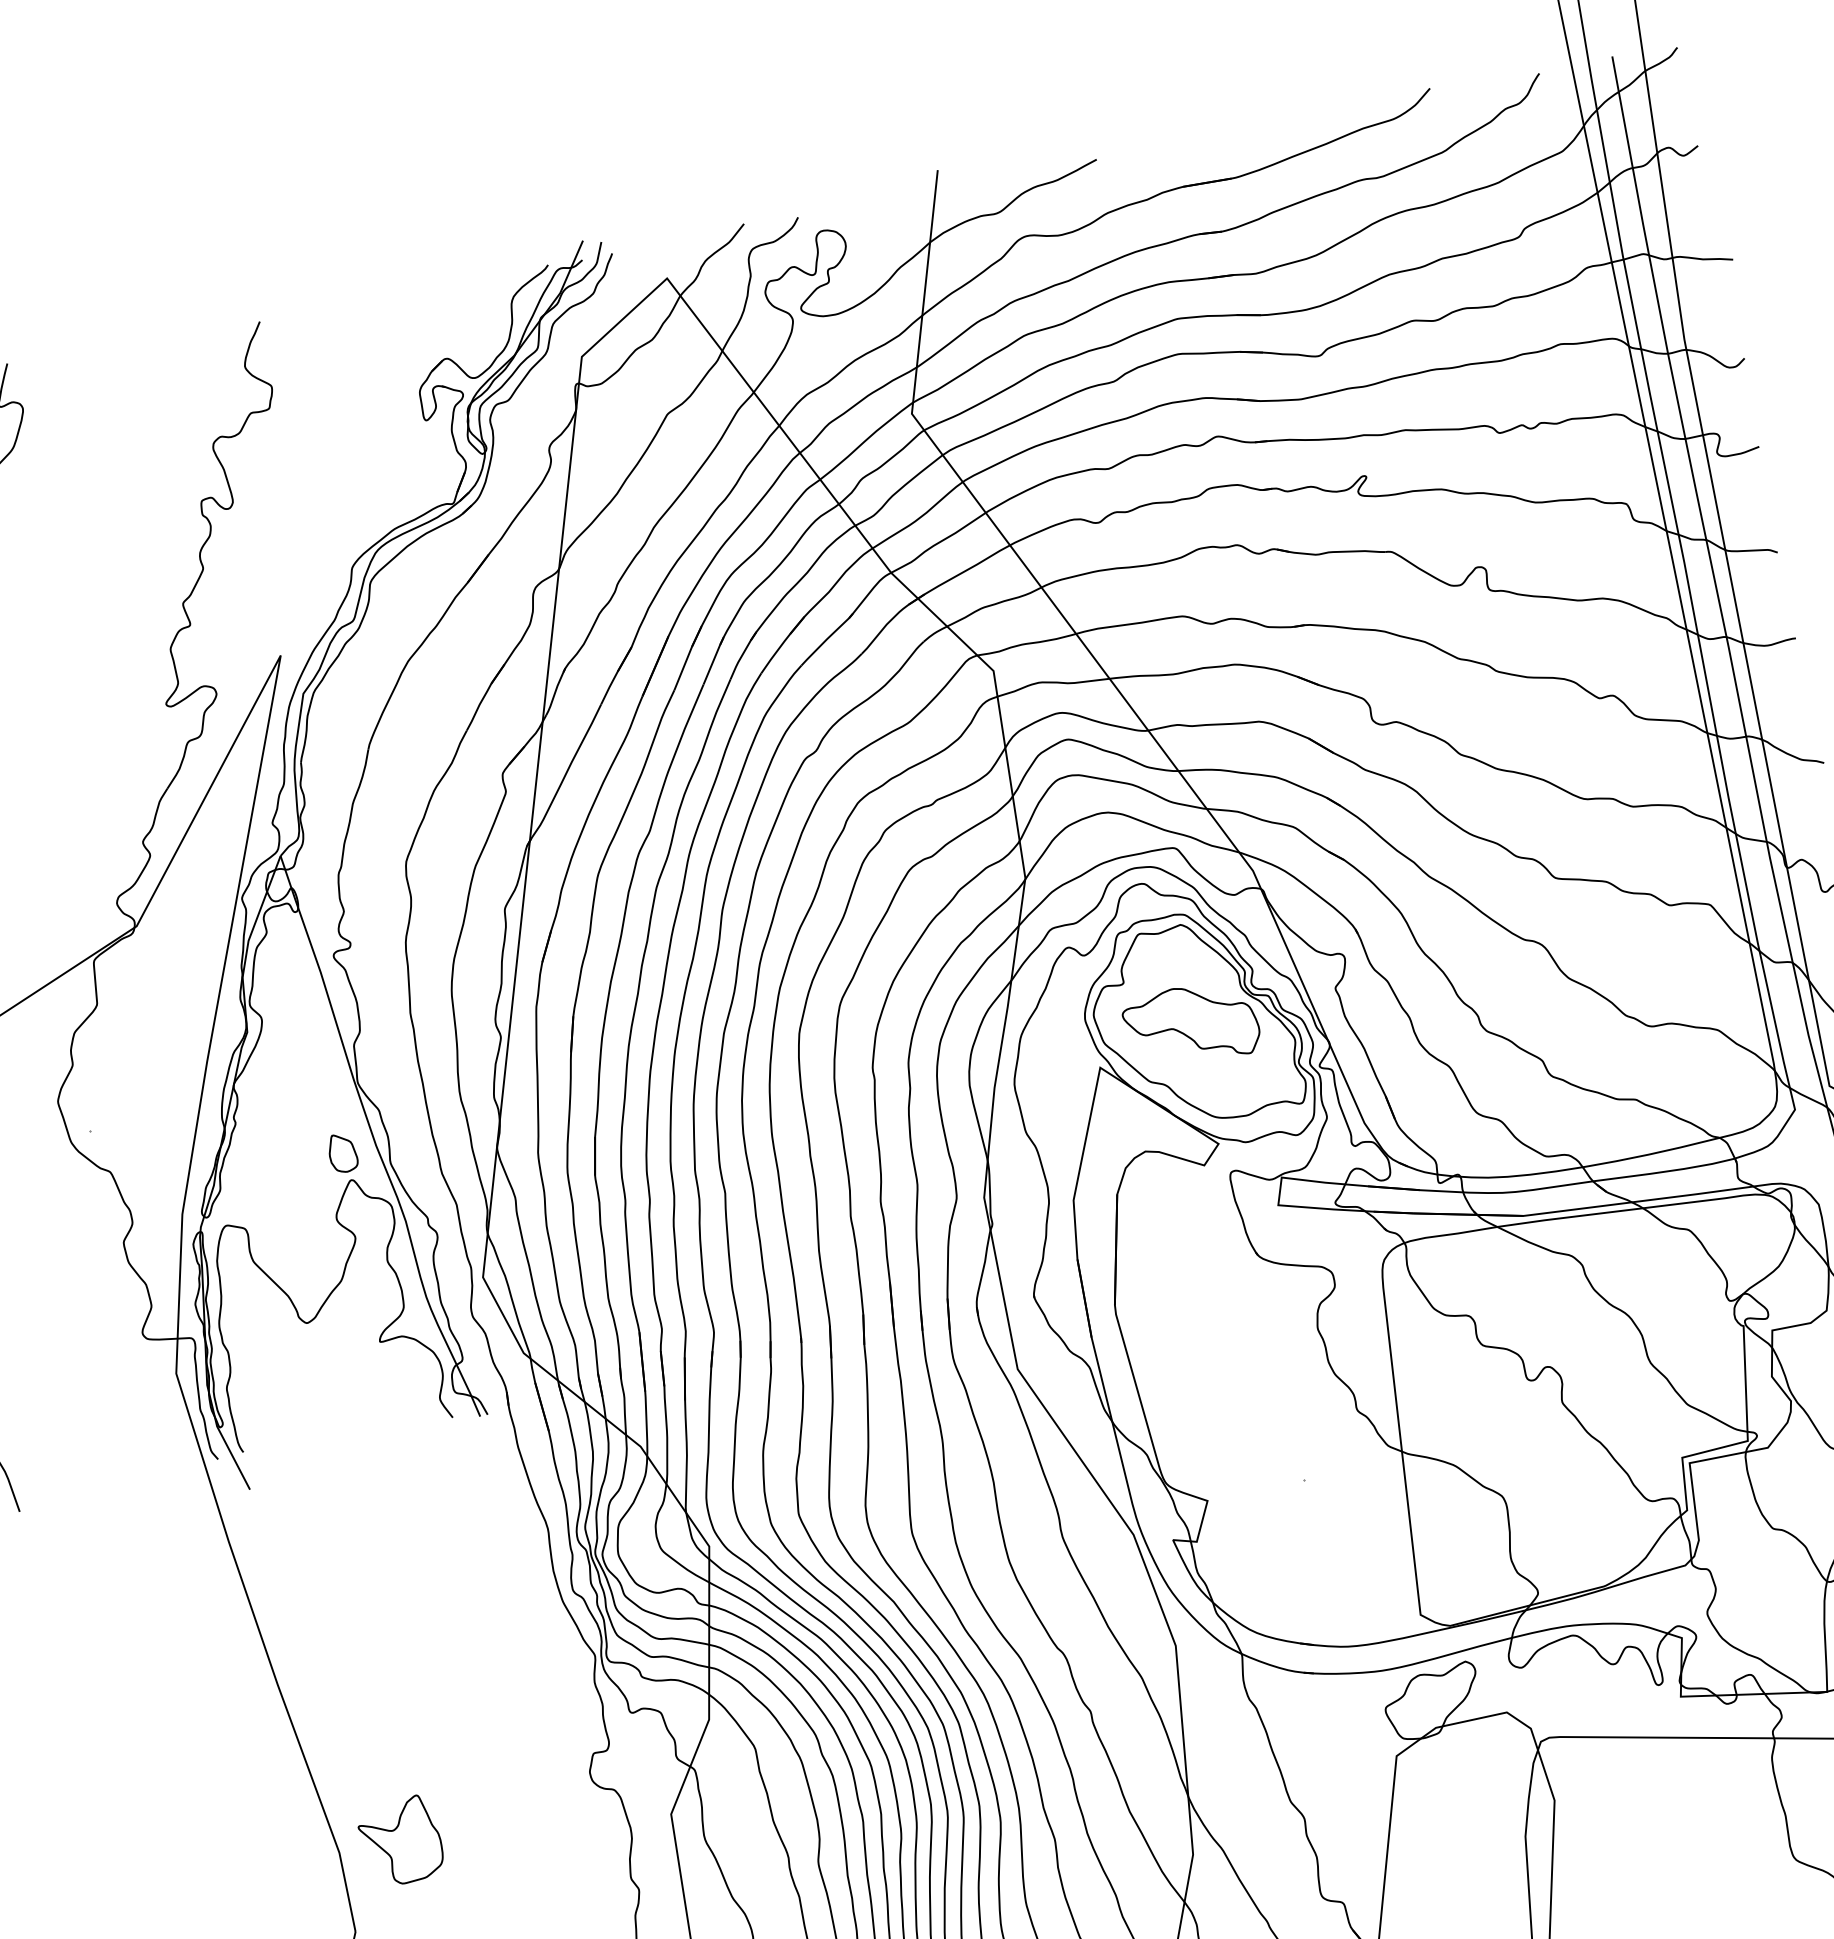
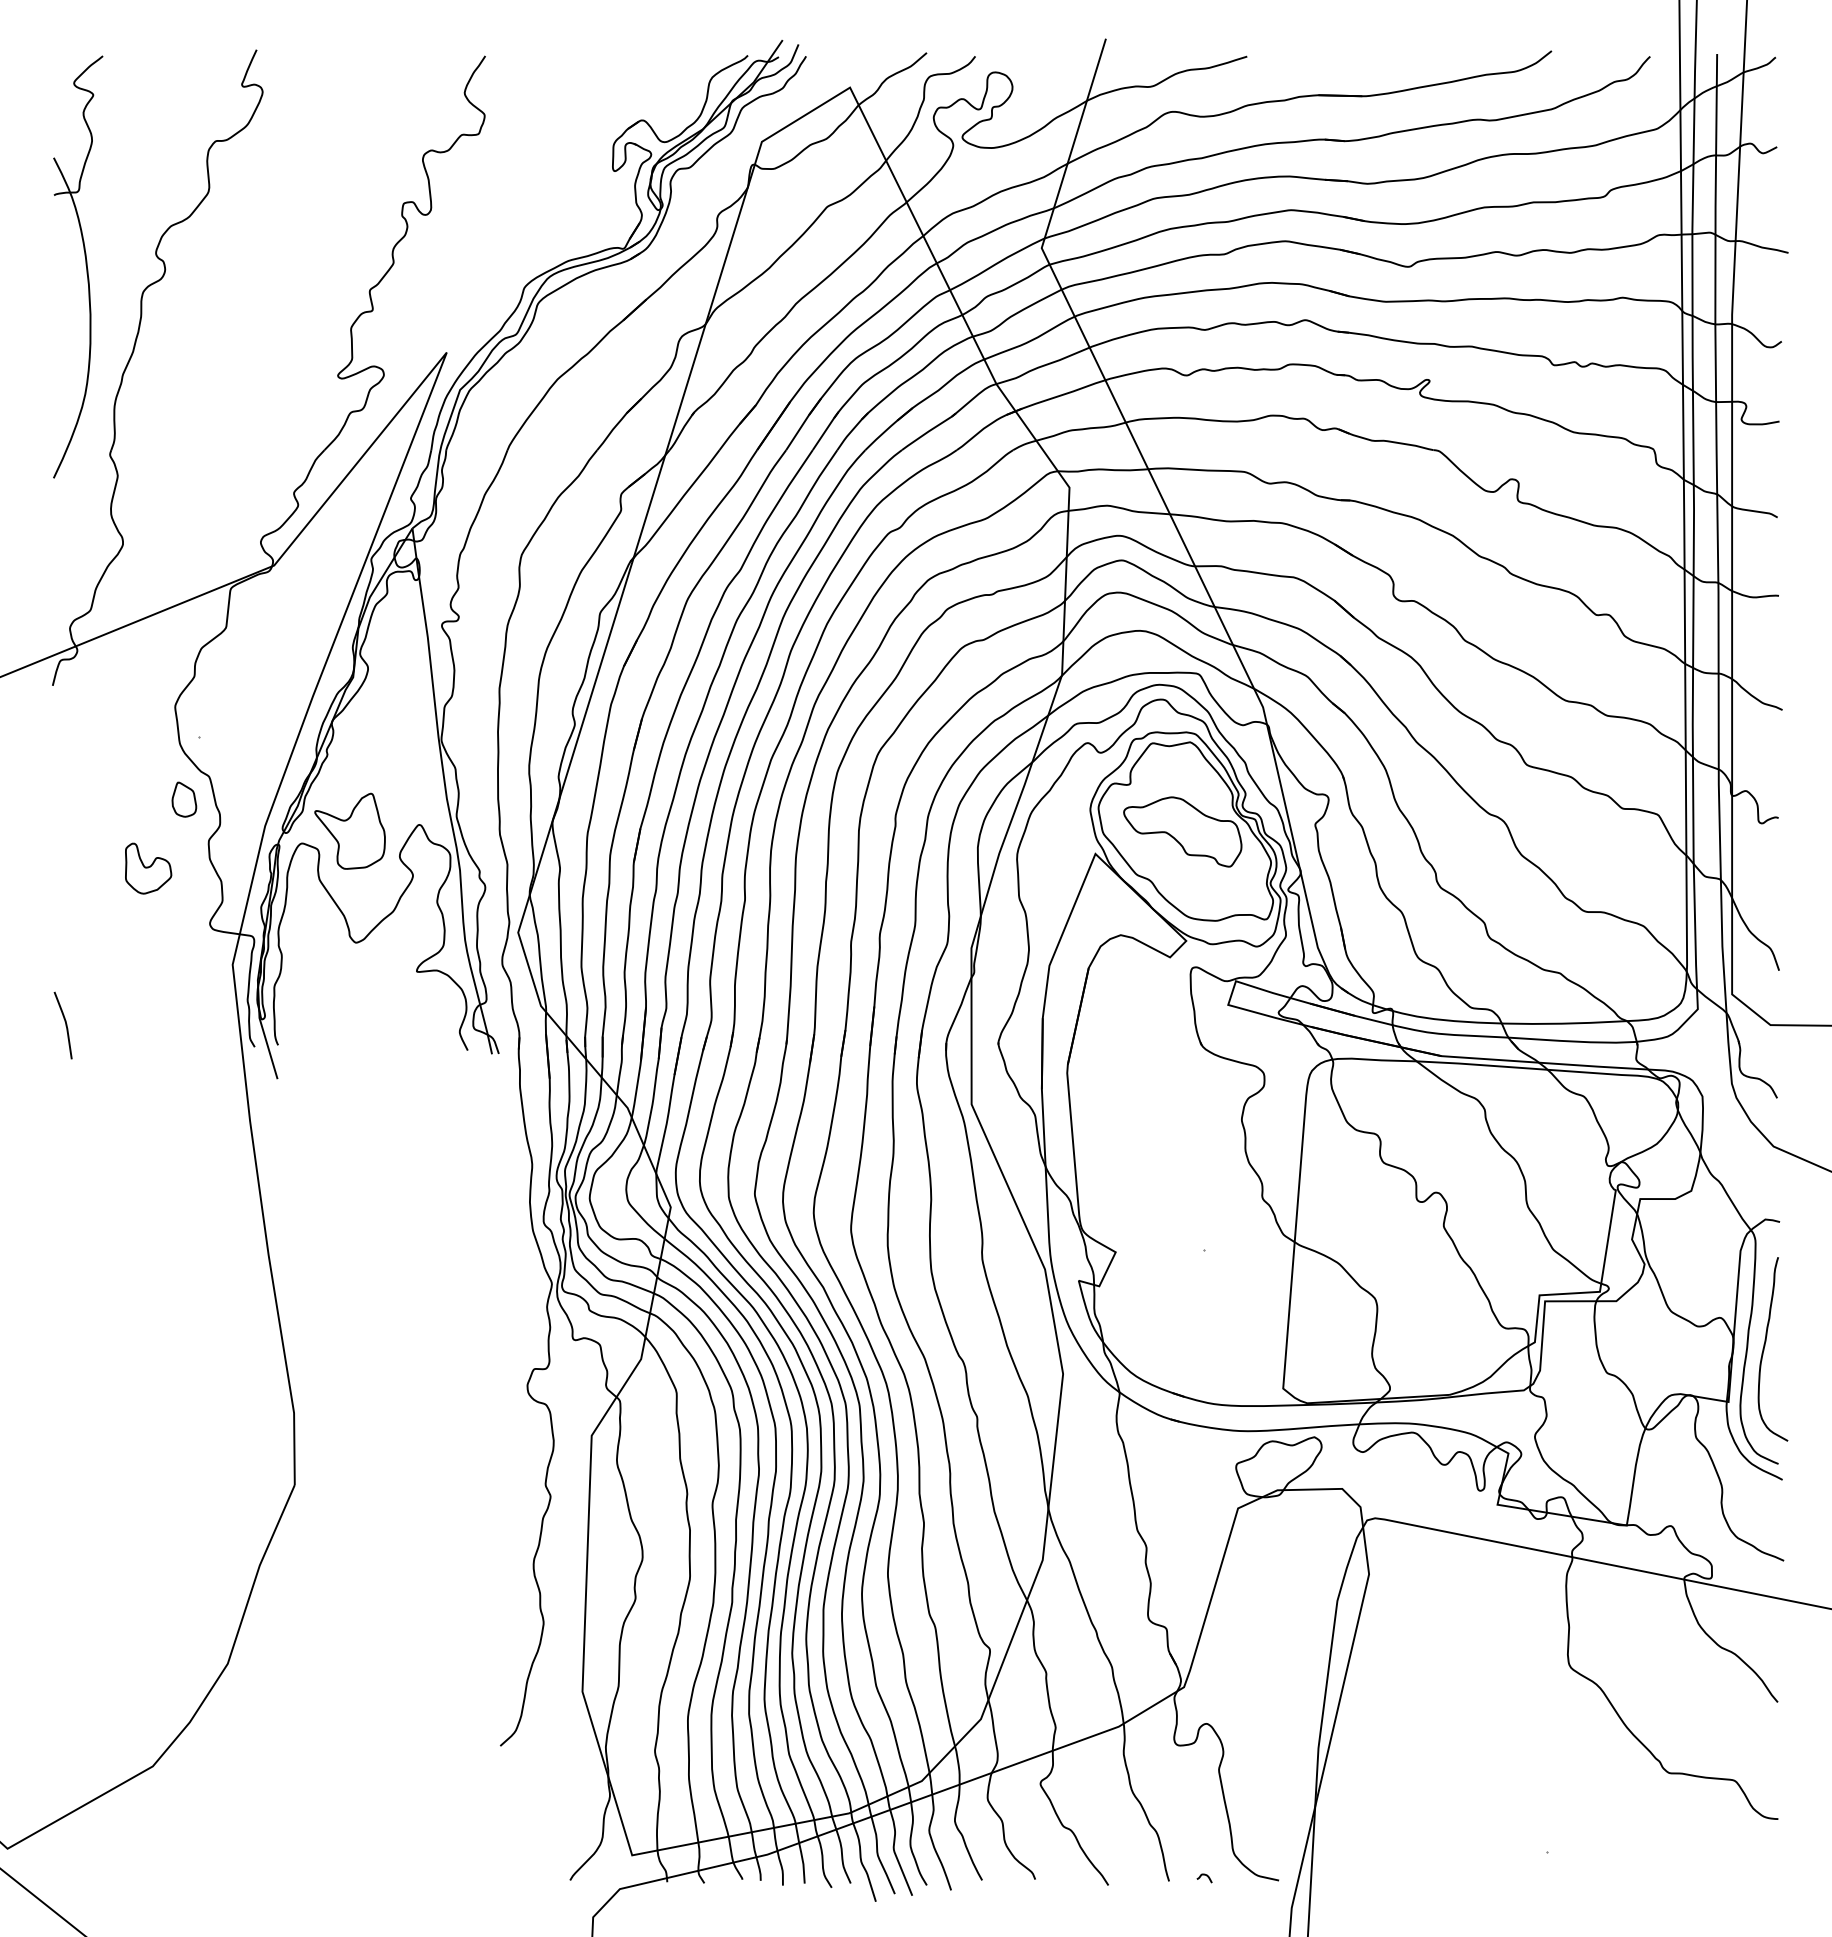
part: (342, 1152) -> (184, 799), moved
part: (63, 1285) -> (148, 868), added
part: (400, 1840) -> (349, 830), moved

